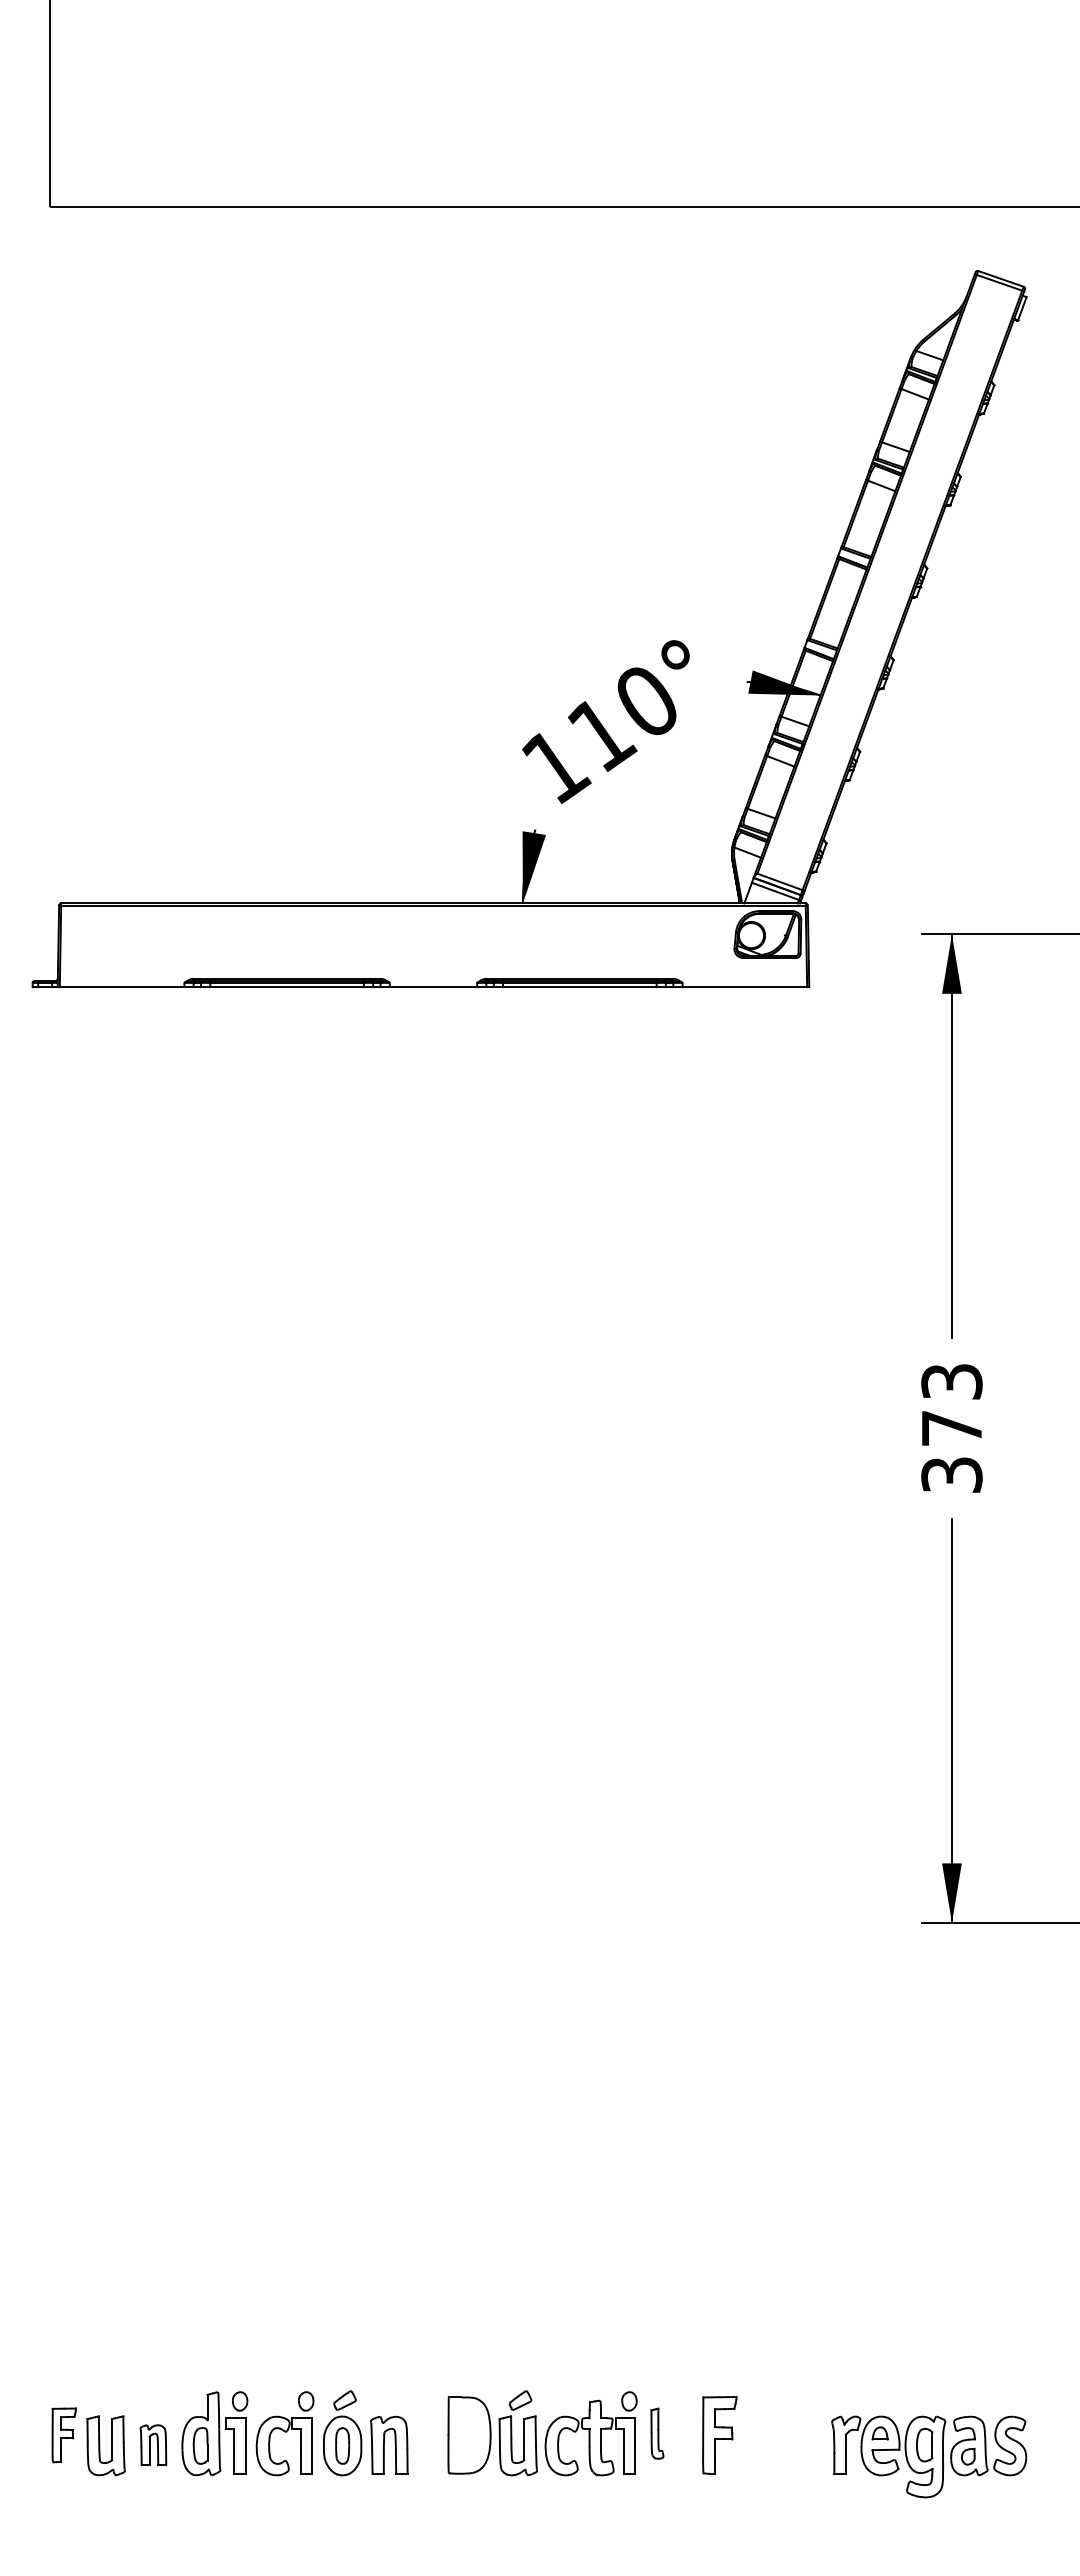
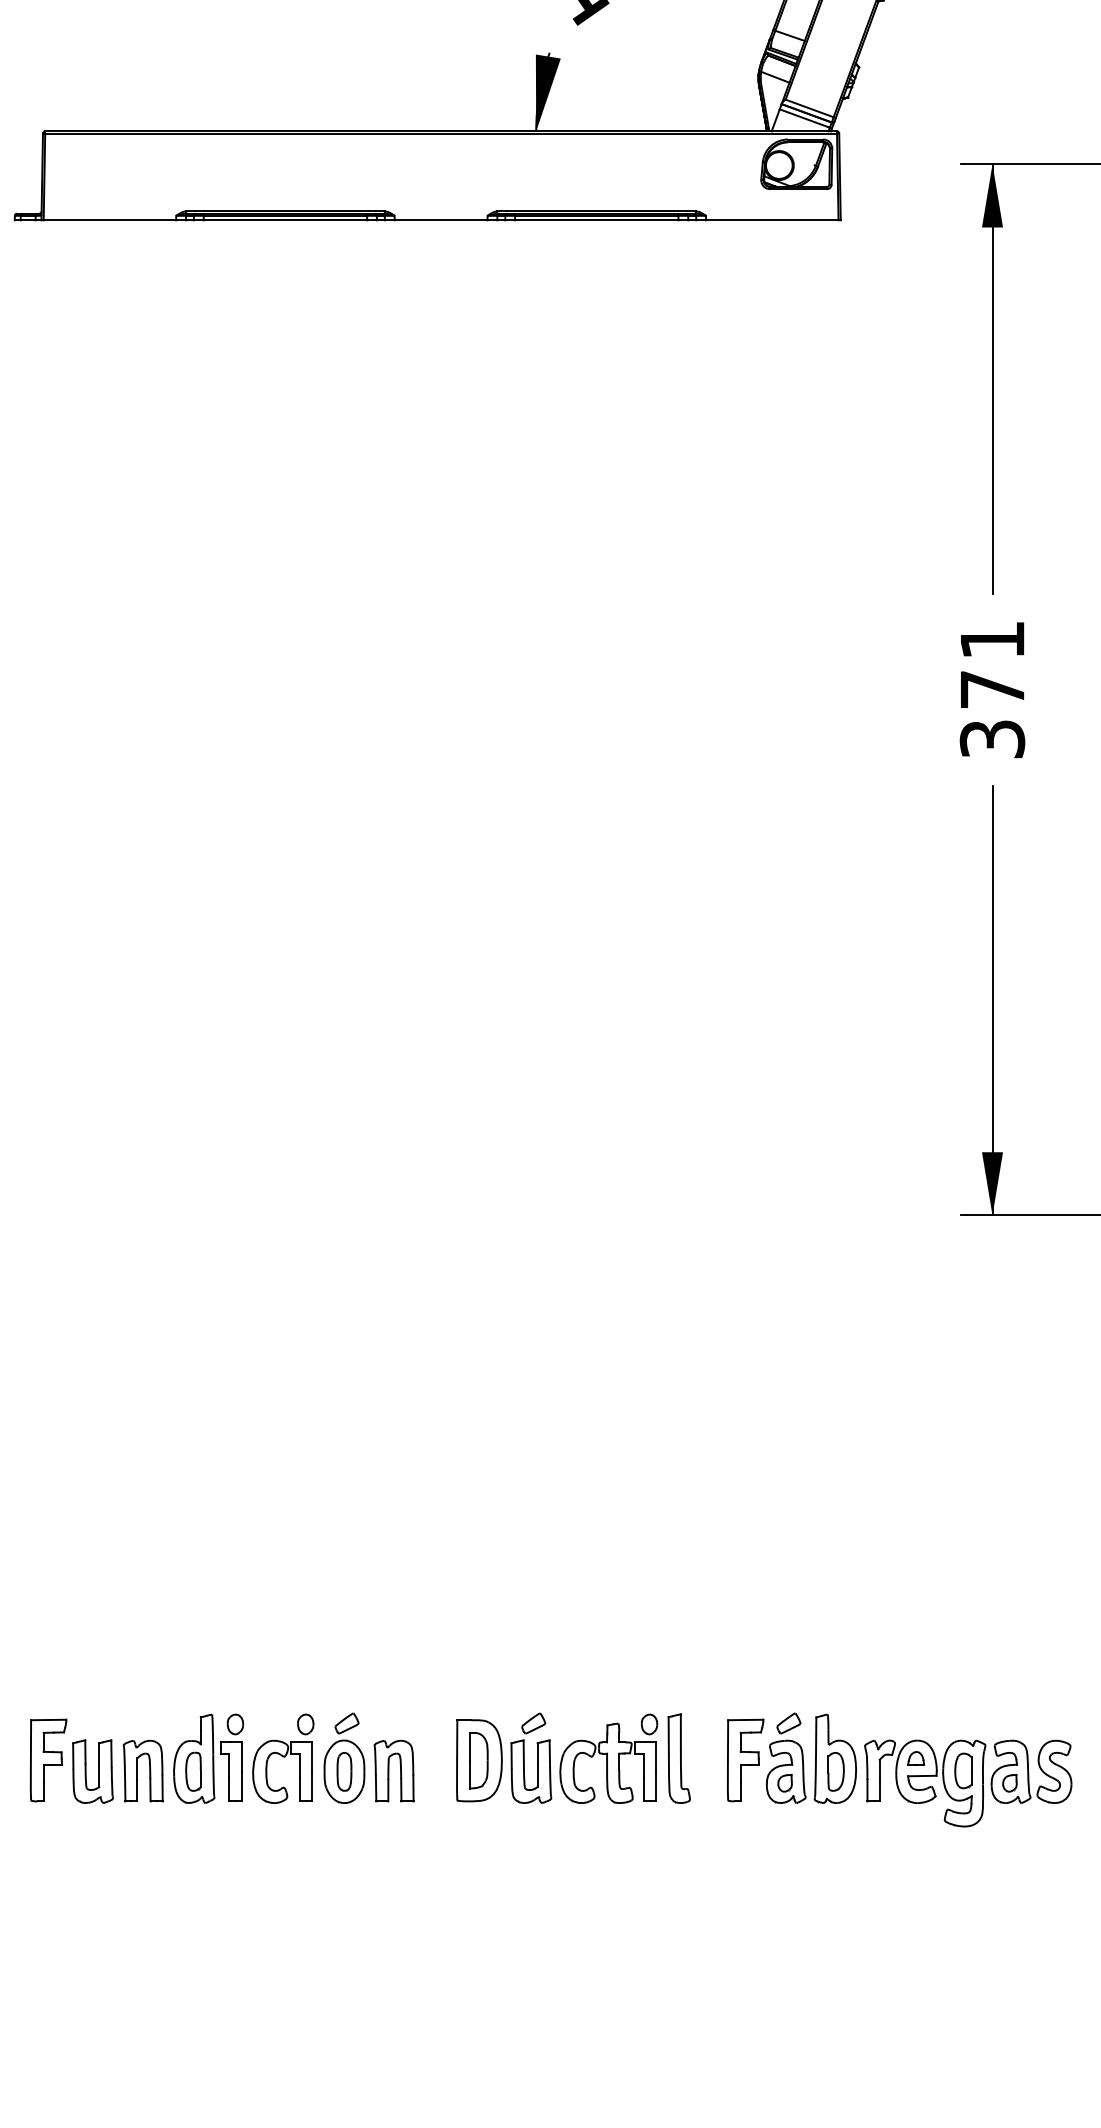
text: (951, 1381) -> (992, 639), 373 -> 371
part: (657, 2433) -> (679, 1758), size x1.67
part: (781, 2433) -> (811, 1758), added
part: (63, 2435) -> (47, 1760), size x1.43
part: (468, 2435) -> (478, 1760), added
part: (153, 2444) -> (143, 1770), size x1.43

